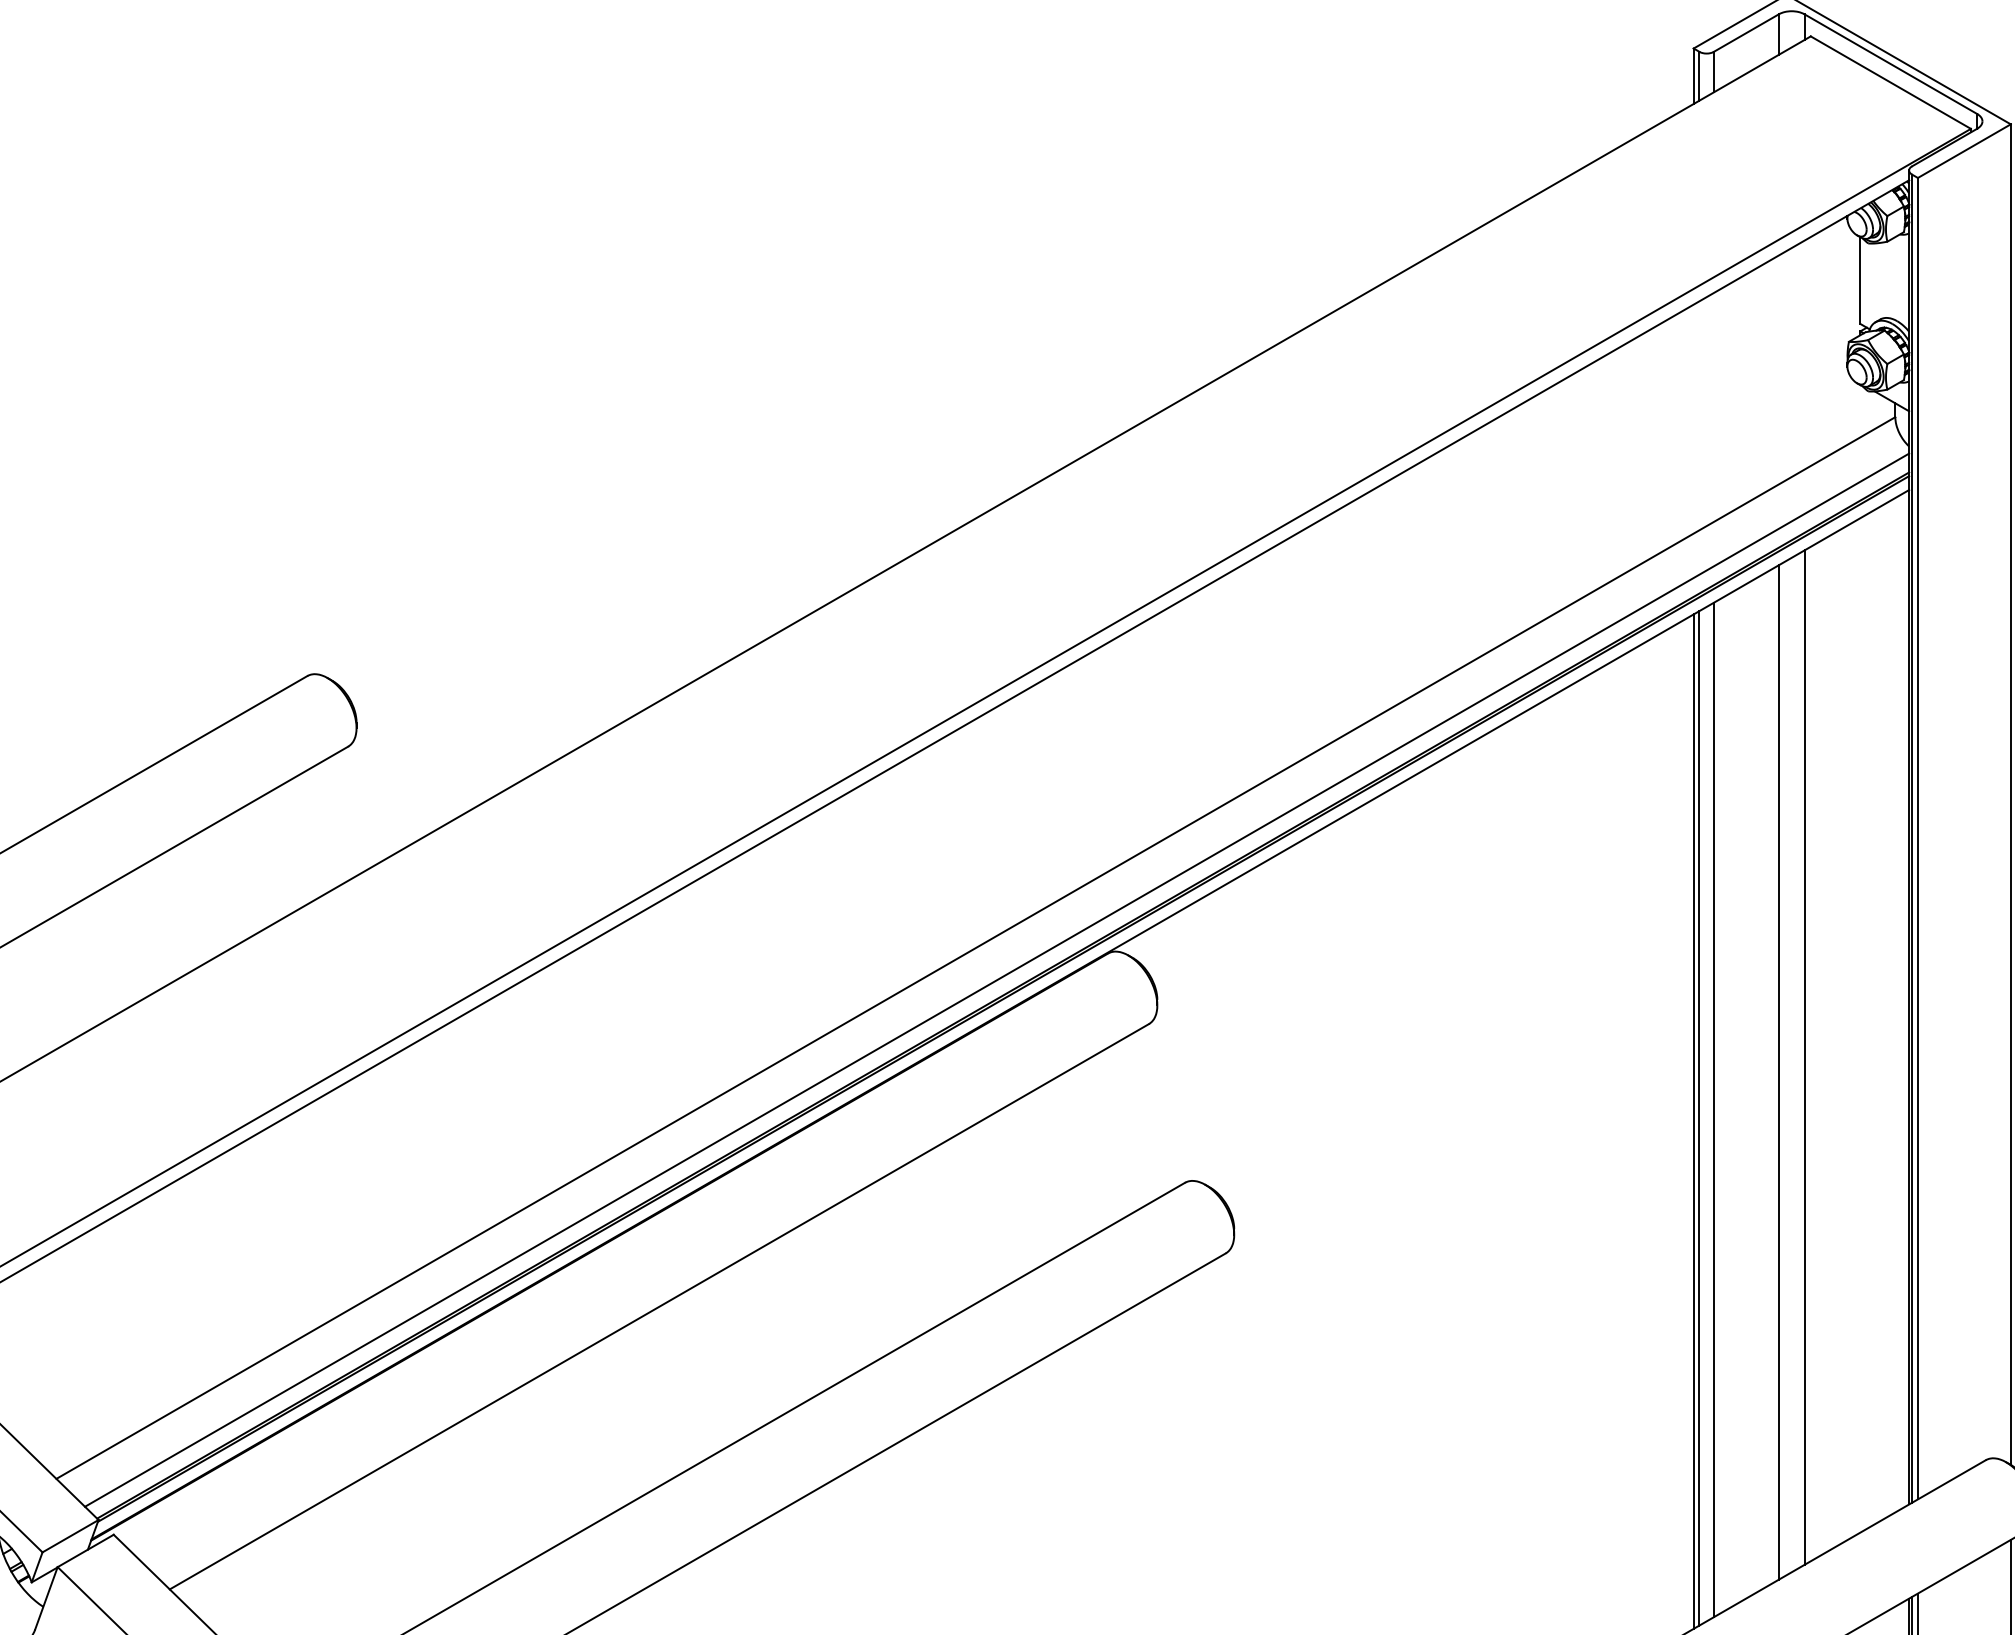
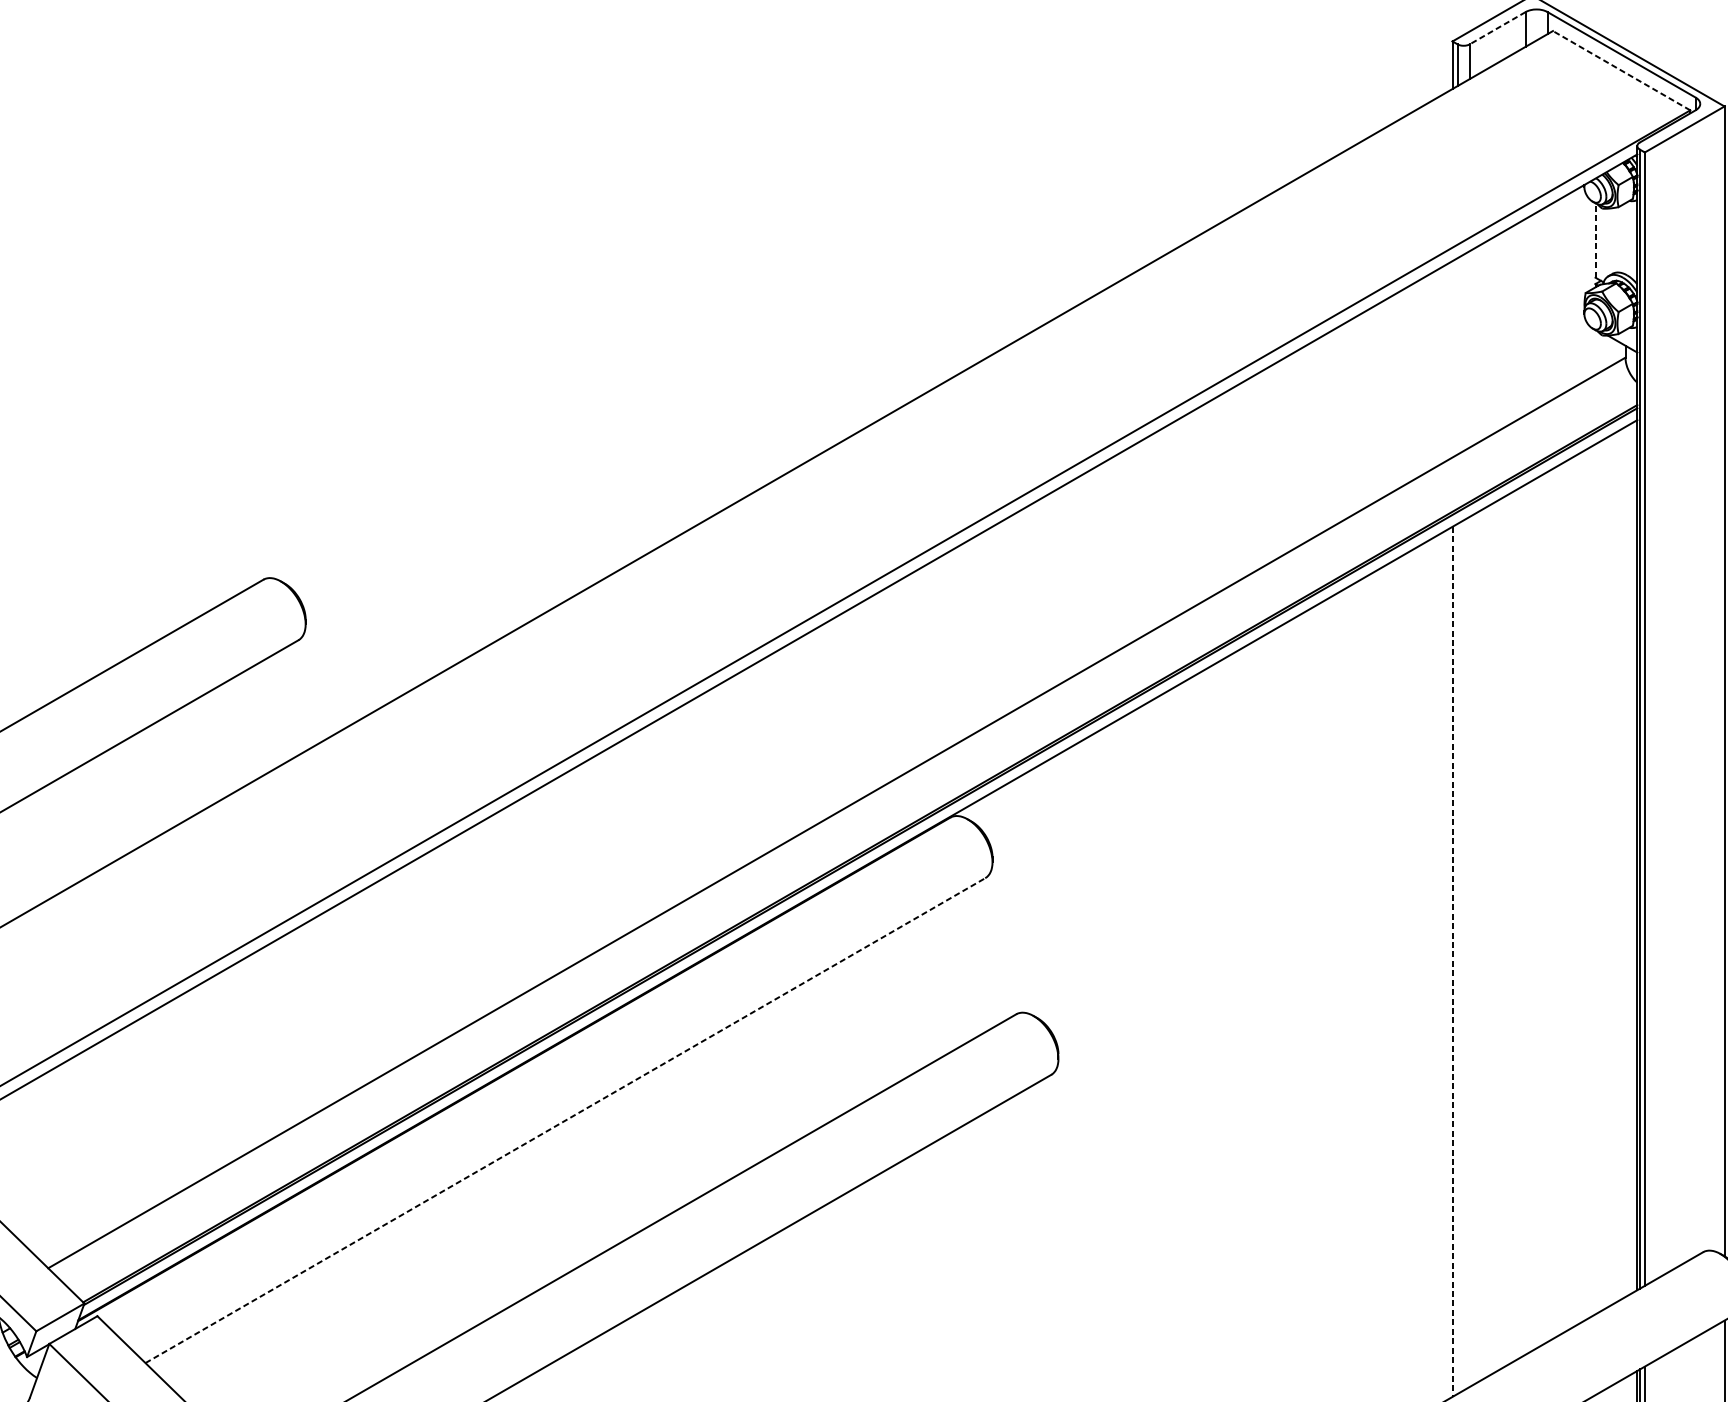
line: (1746, 33) -> (1497, 28), solid -> dashed
line: (1890, 82) -> (1621, 70), solid -> dashed
line: (1860, 280) -> (1595, 240), solid -> dashed
line: (997, 979) -> (855, 839), removed
line: (1804, 1057) -> (1547, 906), removed
line: (1778, 1072) -> (1525, 919), removed
line: (1713, 1109) -> (1469, 951), removed
line: (1699, 1118) -> (1457, 959), removed
line: (1693, 1122) -> (1452, 962), solid -> dashed
line: (659, 1306) -> (565, 1120), solid -> dashed

